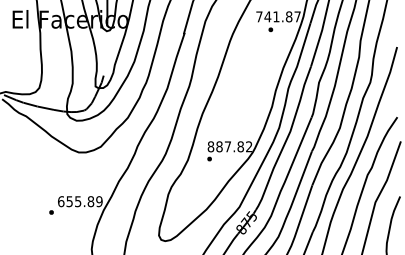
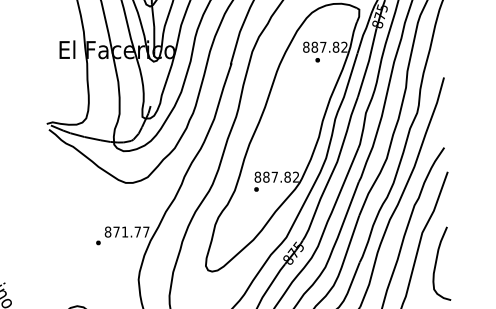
text: (278, 16) -> (325, 46), 741.87 -> 887.82
text: (79, 201) -> (126, 231), 655.89 -> 871.77

